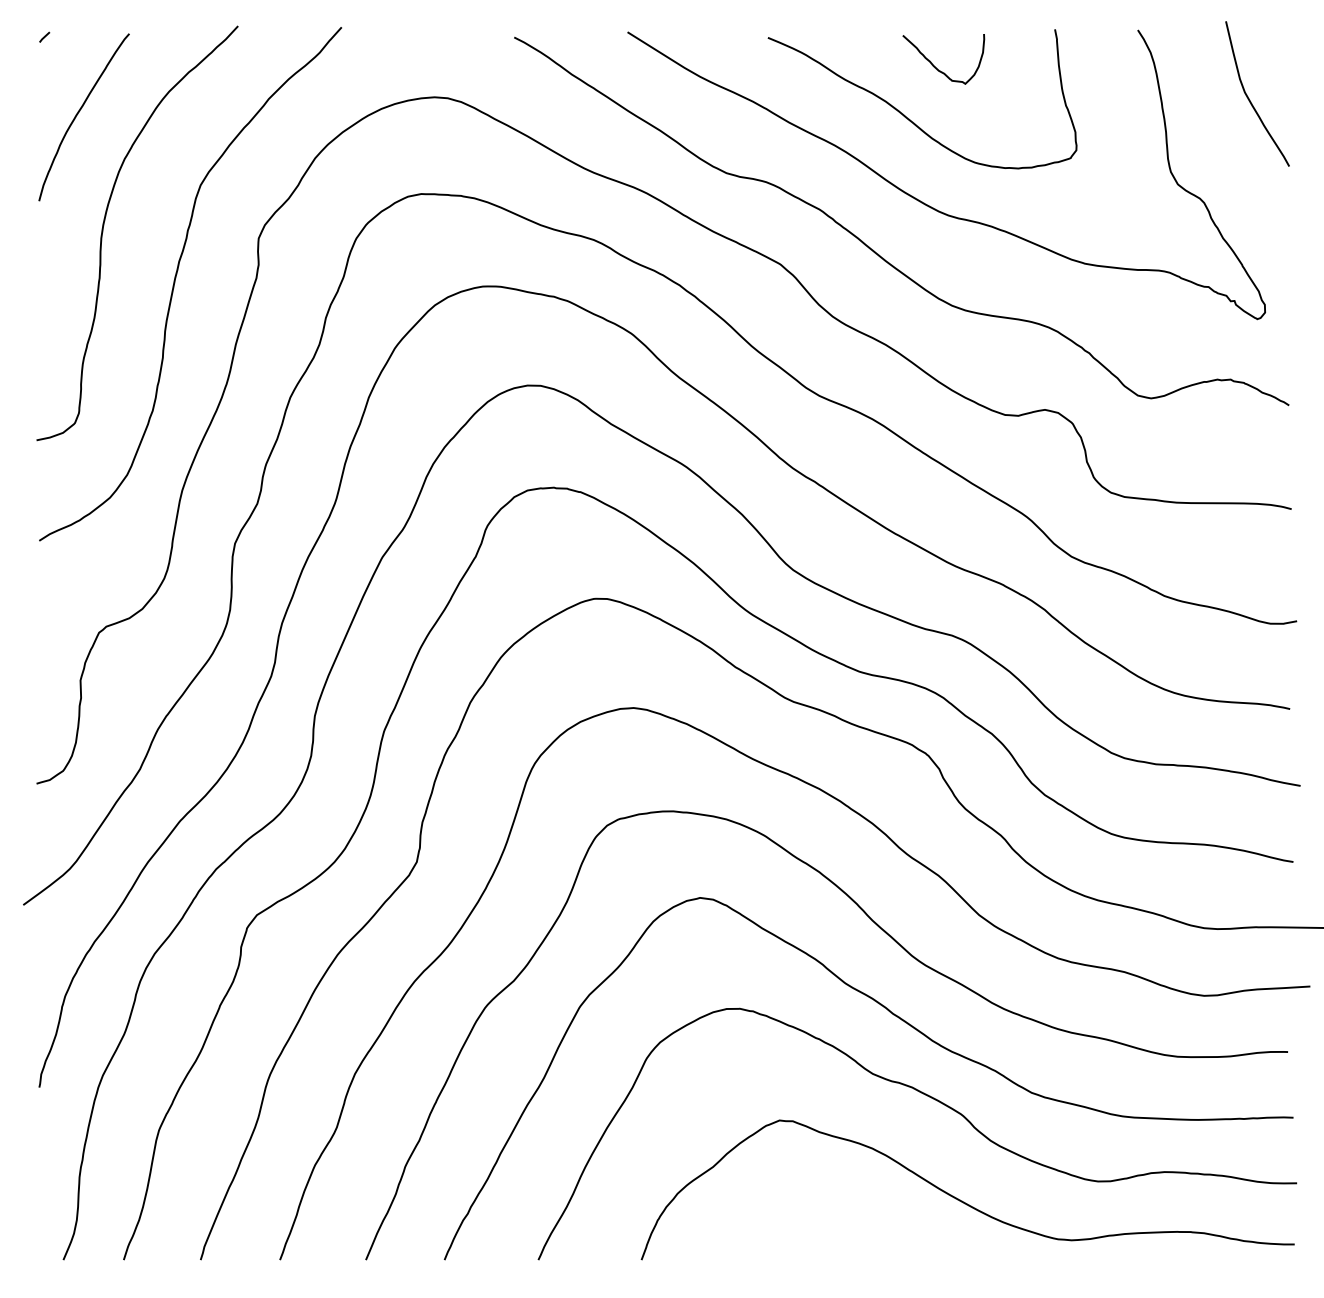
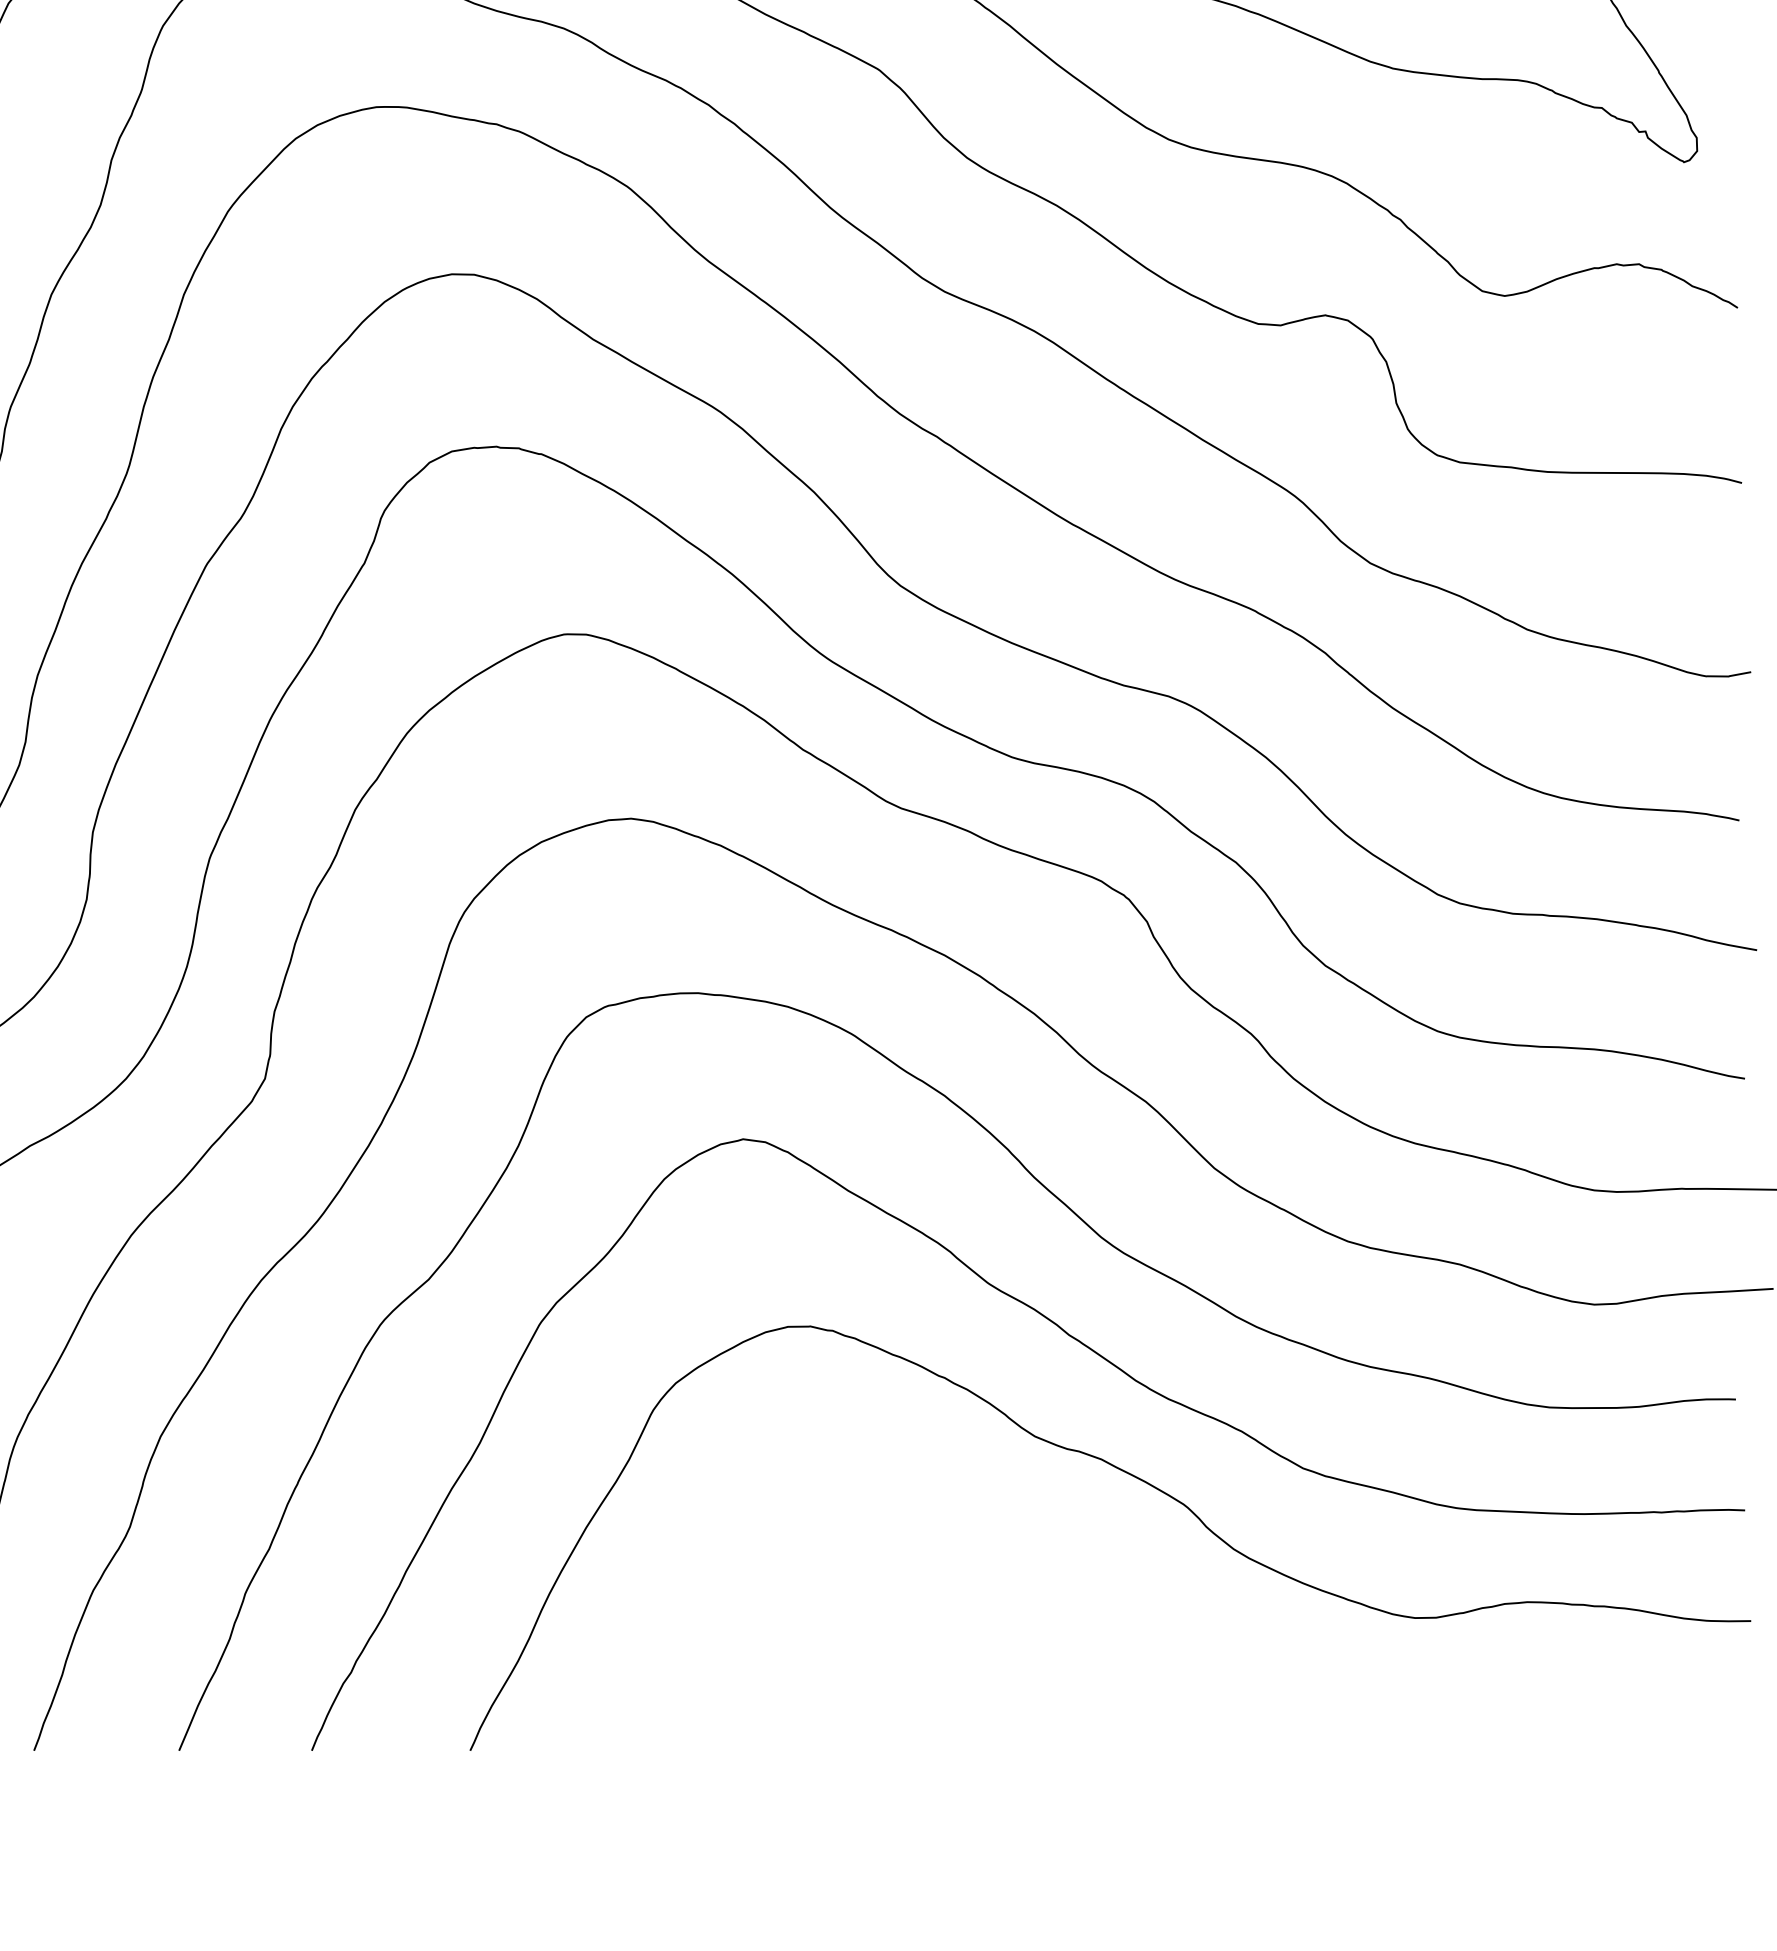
curve: (962, 1200) -> (1186, 1650), removed

